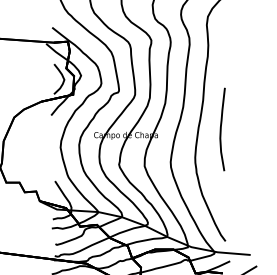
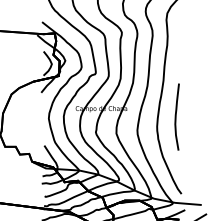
curve: (221, 128) -> (176, 116), moved

